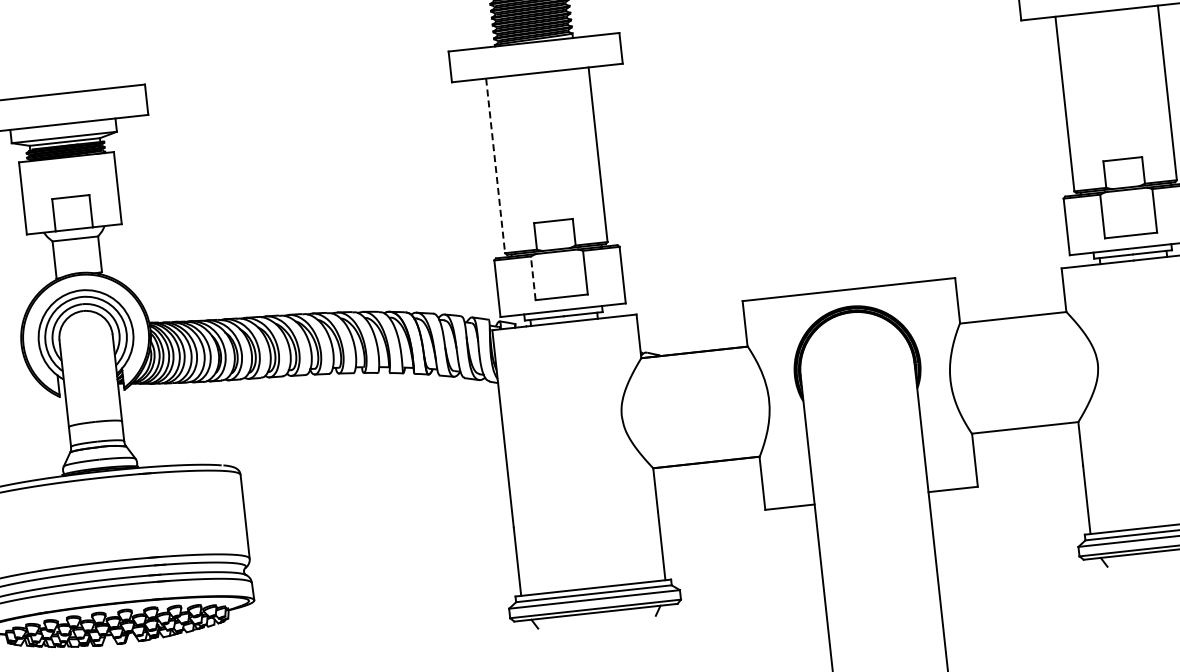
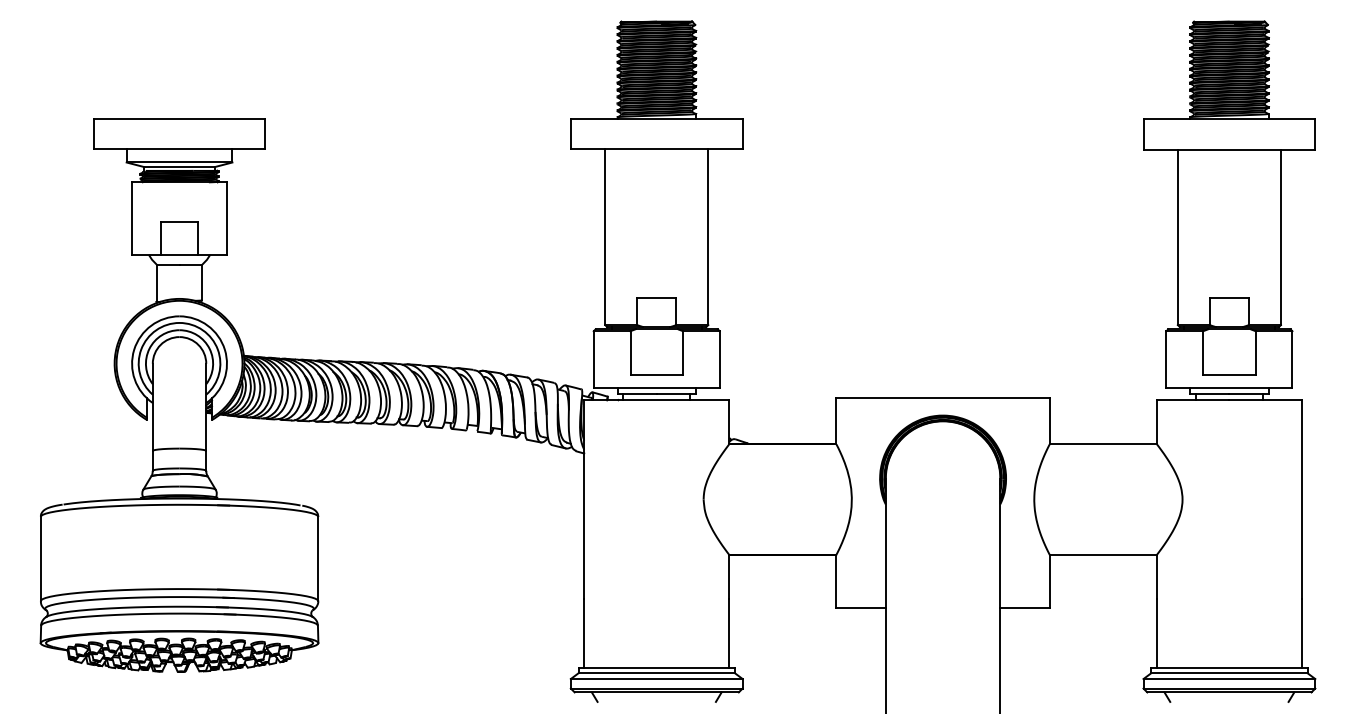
line: (495, 166) -> (605, 237), dashed -> solid
line: (533, 278) -> (630, 353), dashed -> solid

